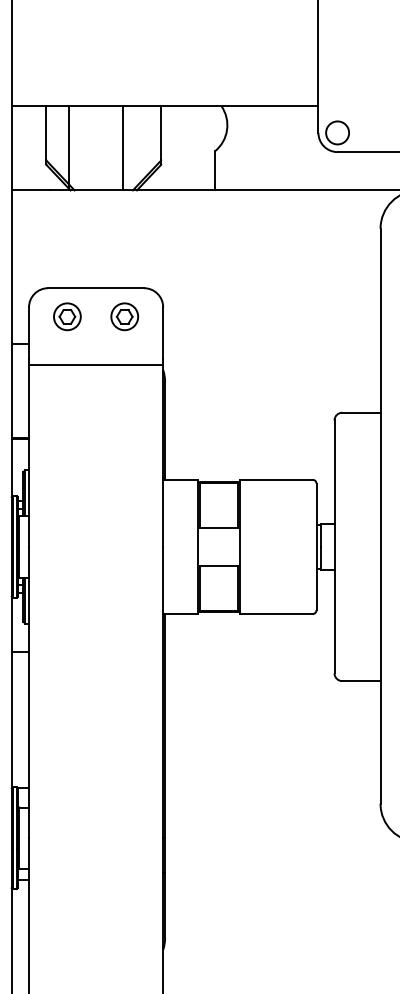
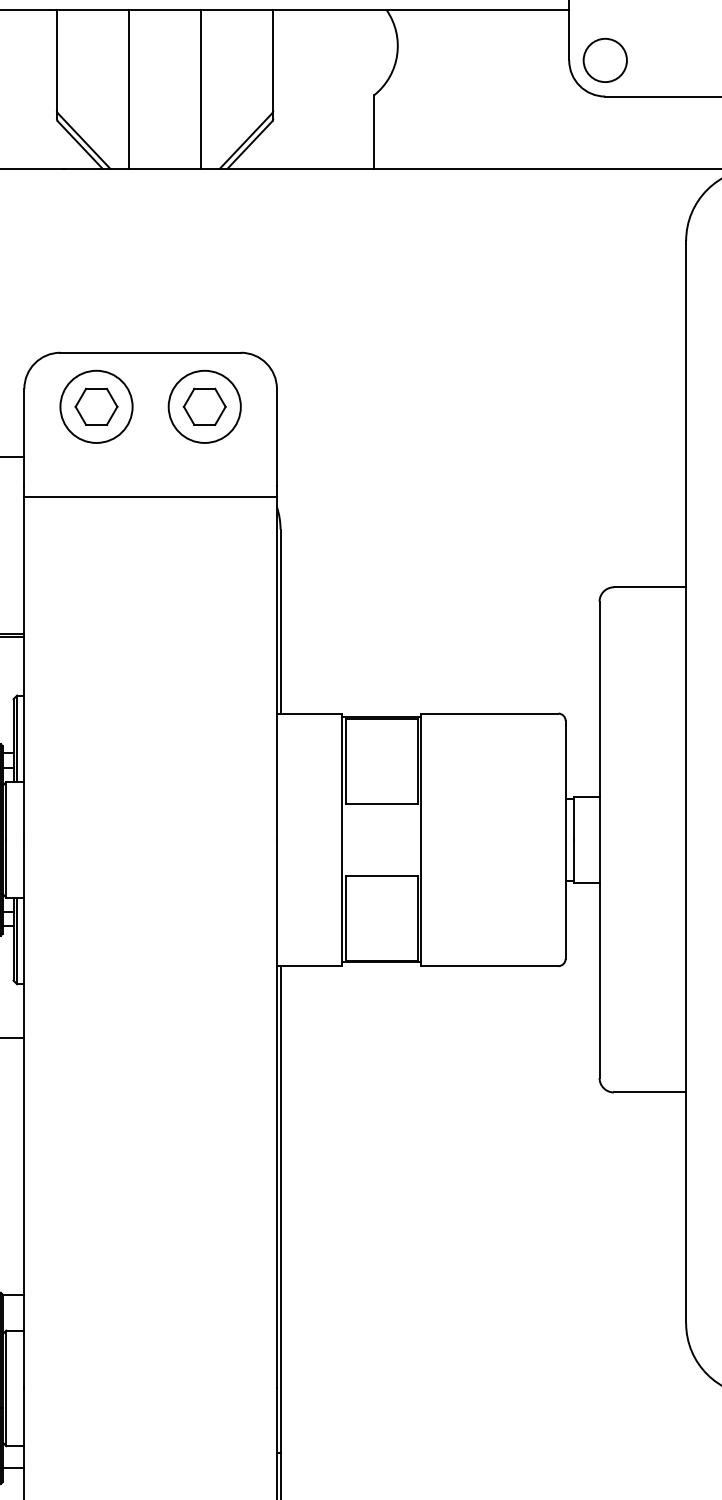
line: (68, 148) -> (128, 89), moved
part: (67, 316) -> (96, 406), size x1.43
part: (124, 316) -> (204, 406), size x1.43

